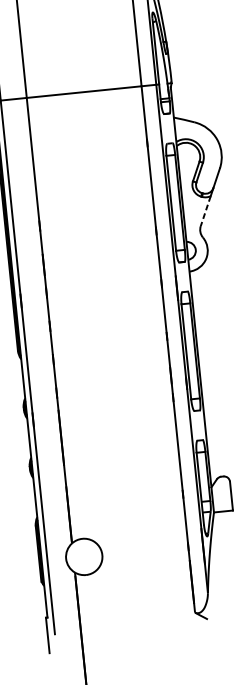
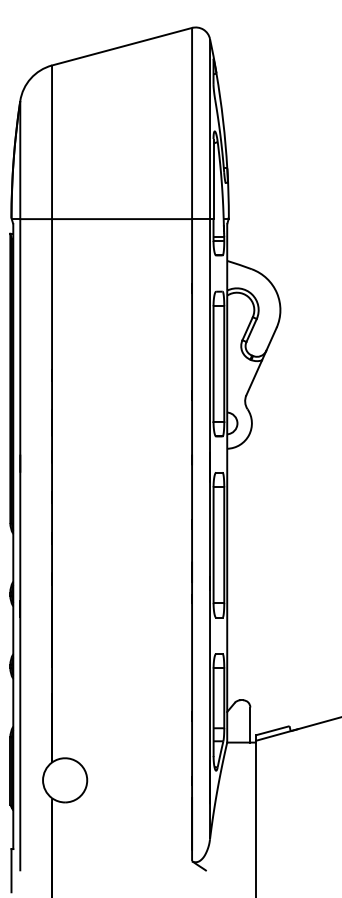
line: (206, 211) -> (254, 378), dashed -> solid

